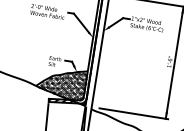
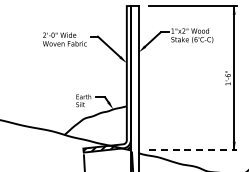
hatch: (62, 83) -> (97, 126), removed
line: (134, 113) -> (193, 150), solid -> dashed

